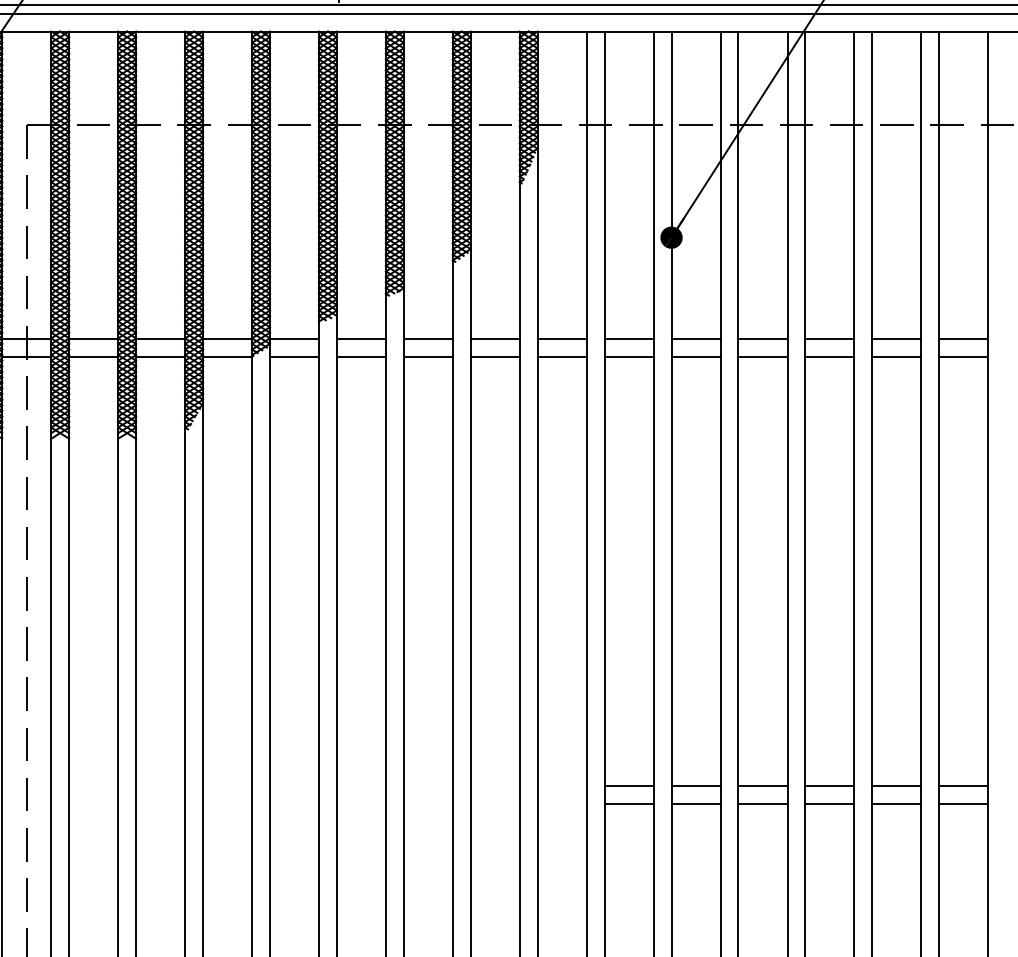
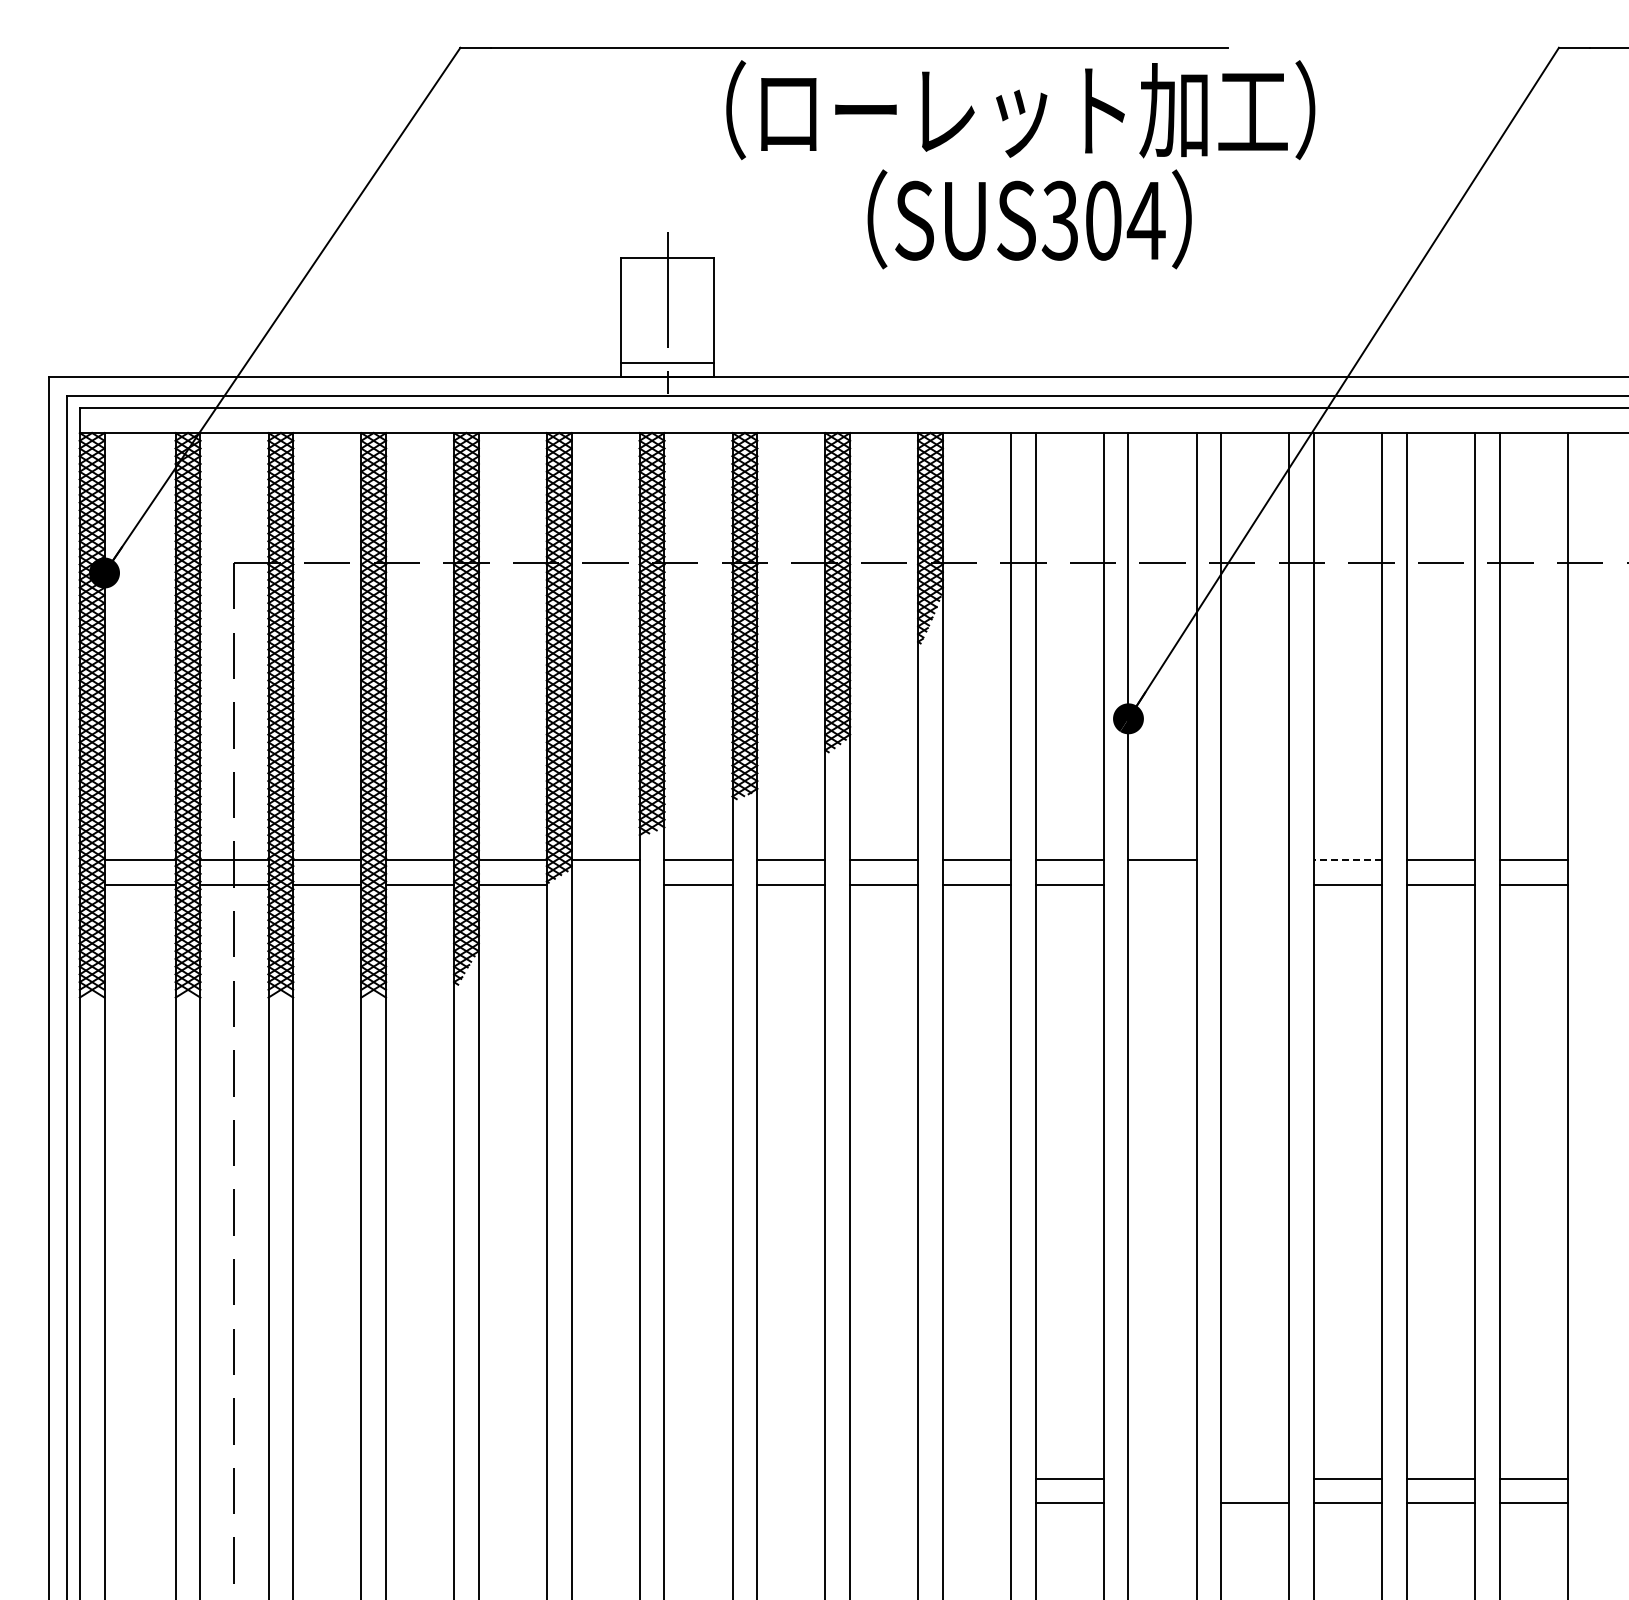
line: (763, 339) -> (1255, 859), removed
line: (829, 339) -> (1347, 859), solid -> dashed
line: (294, 357) -> (605, 884), removed
line: (696, 357) -> (1162, 884), removed
line: (763, 357) -> (1255, 884), removed
line: (696, 785) -> (1162, 1478), removed
line: (763, 785) -> (1255, 1478), removed
line: (696, 803) -> (1162, 1503), removed

